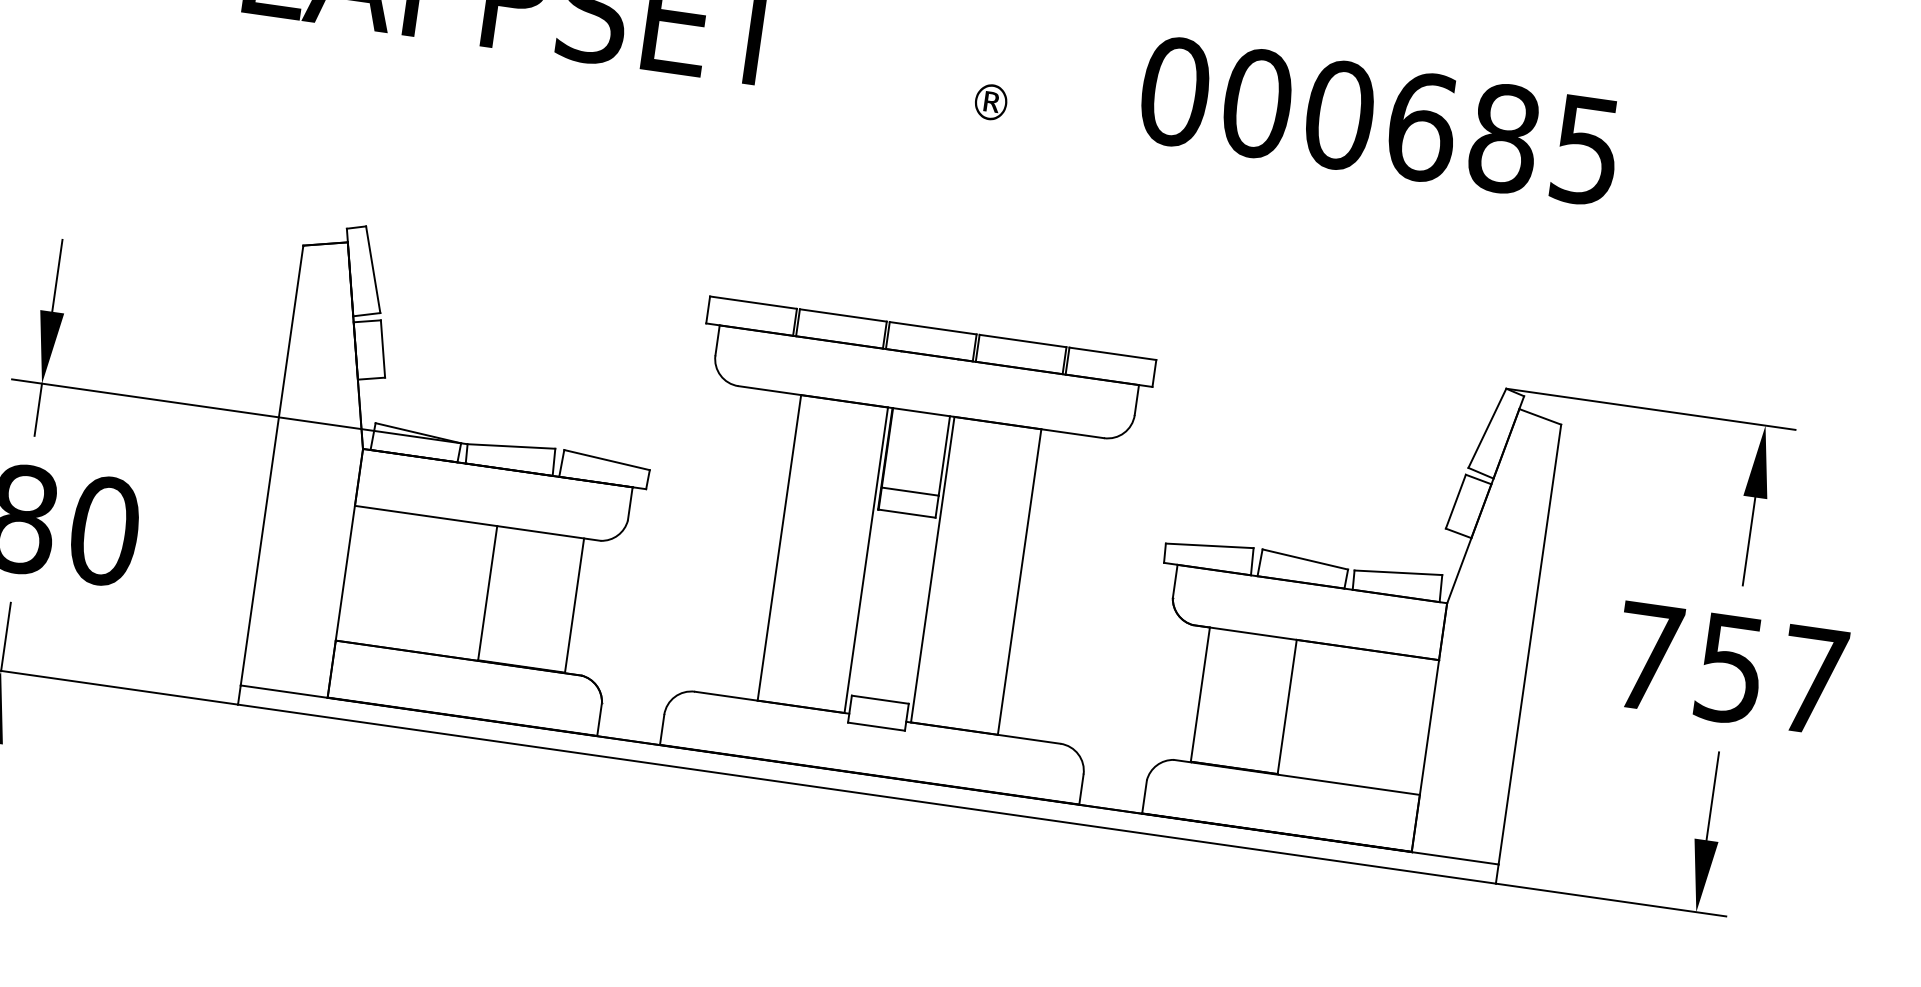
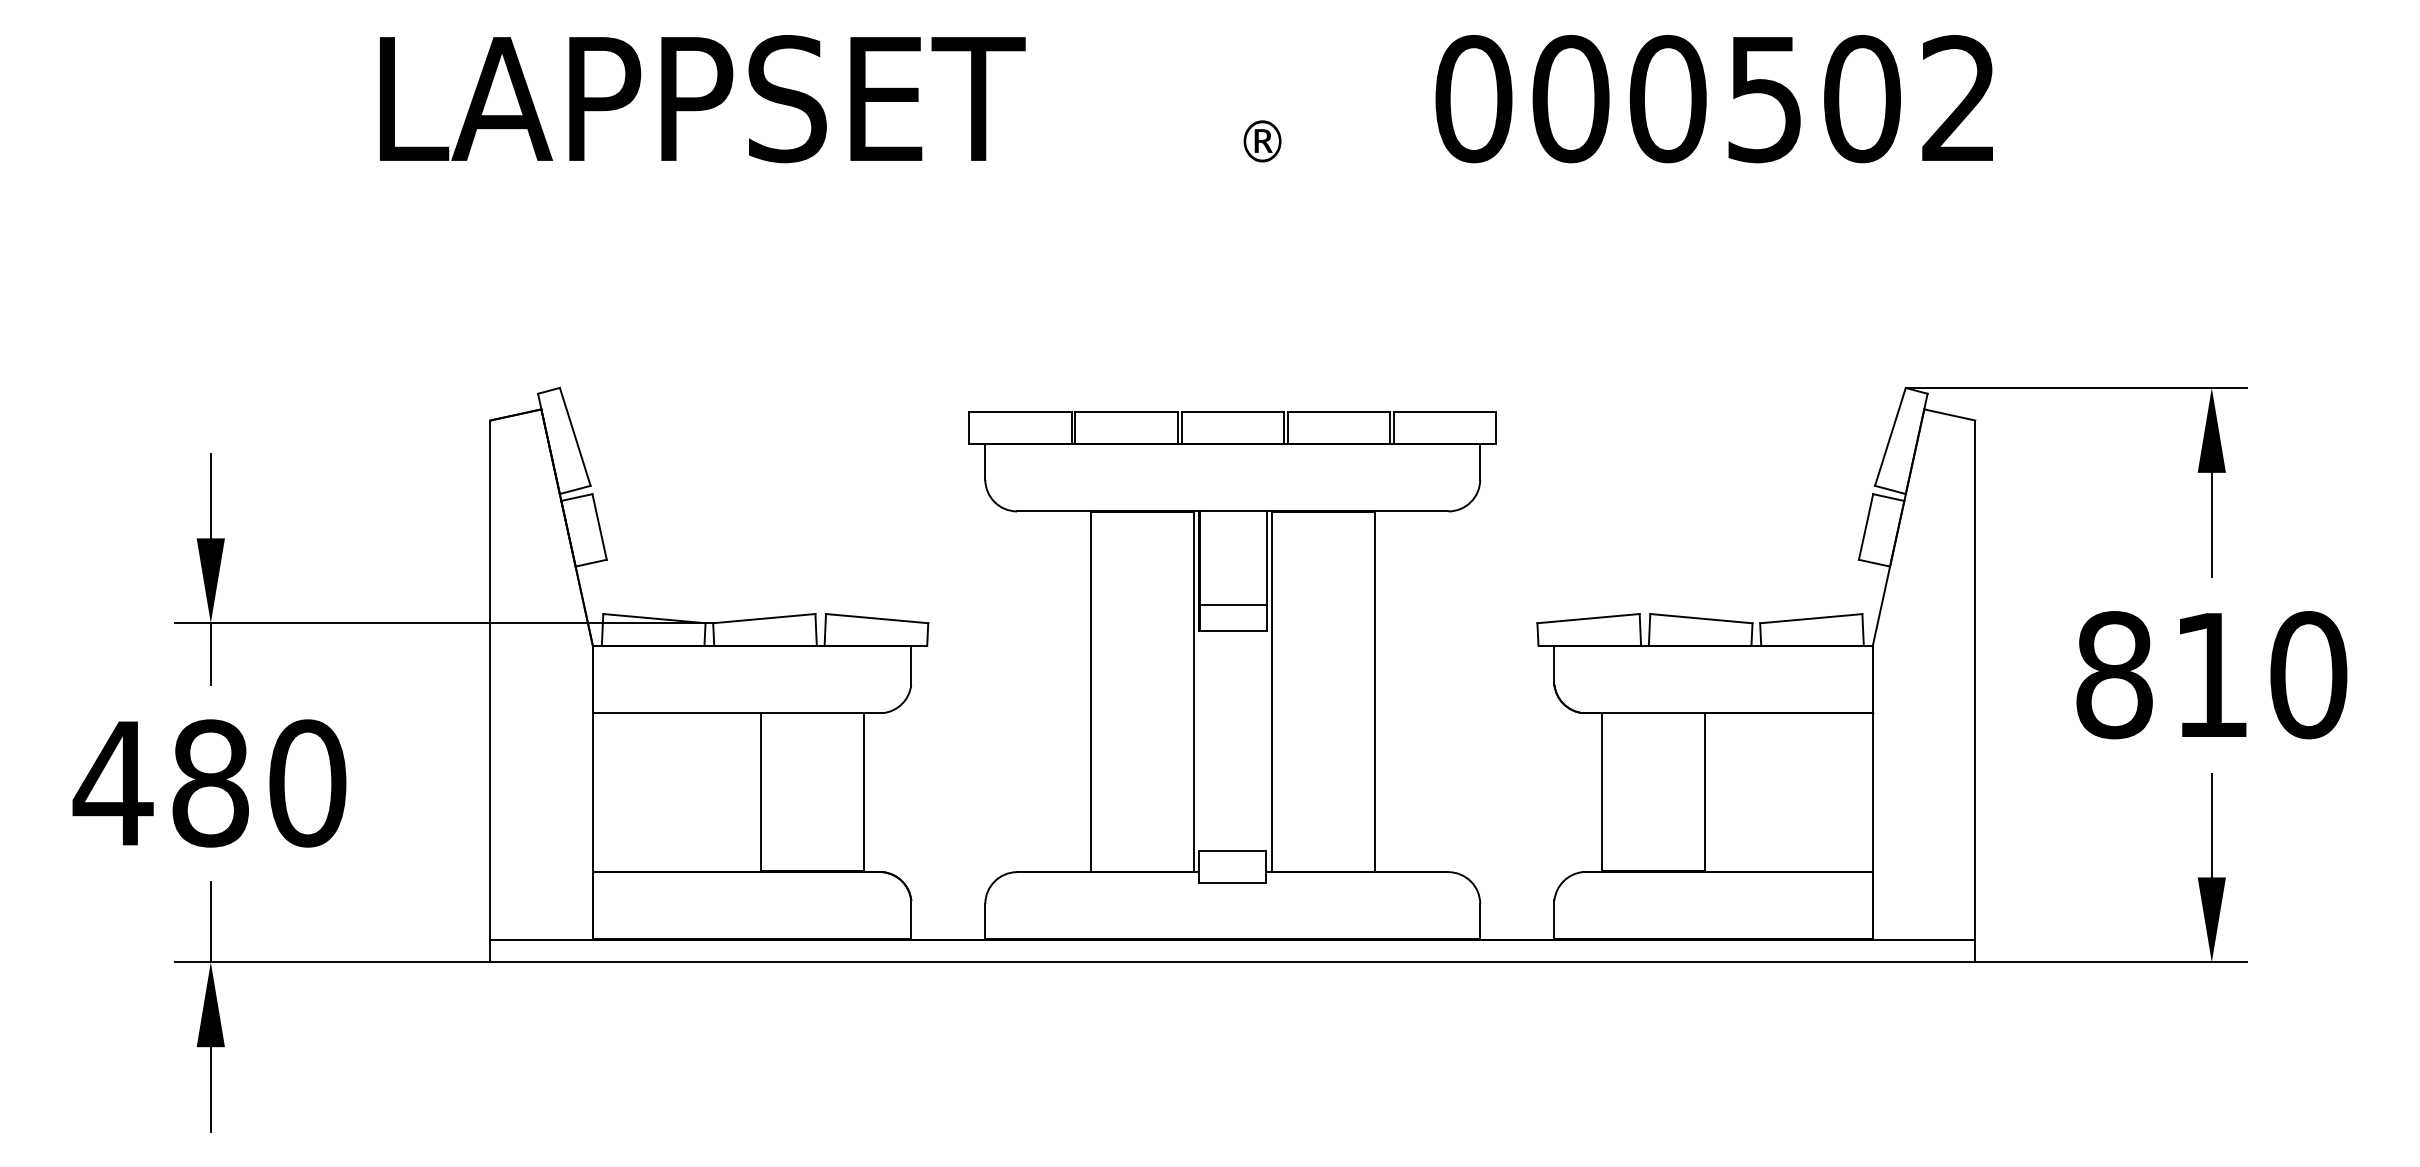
text: (1502, 138) -> (1860, 99), 000685 -> 000502
text: (1730, 669) -> (2211, 675), 757 -> 810

